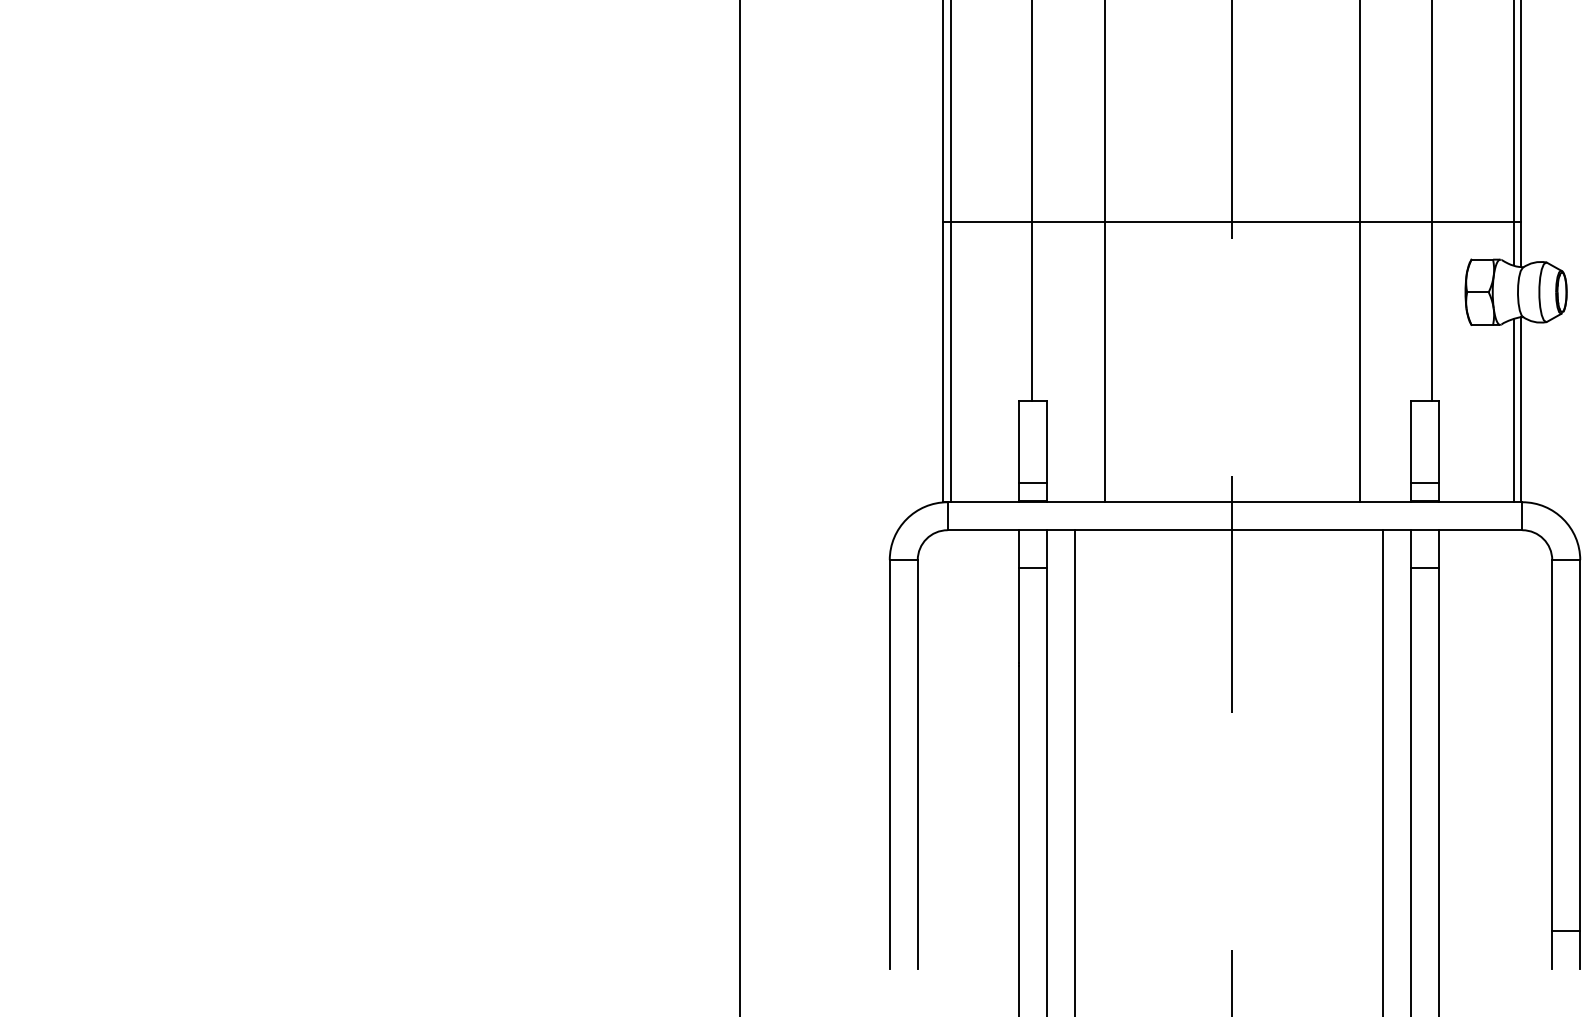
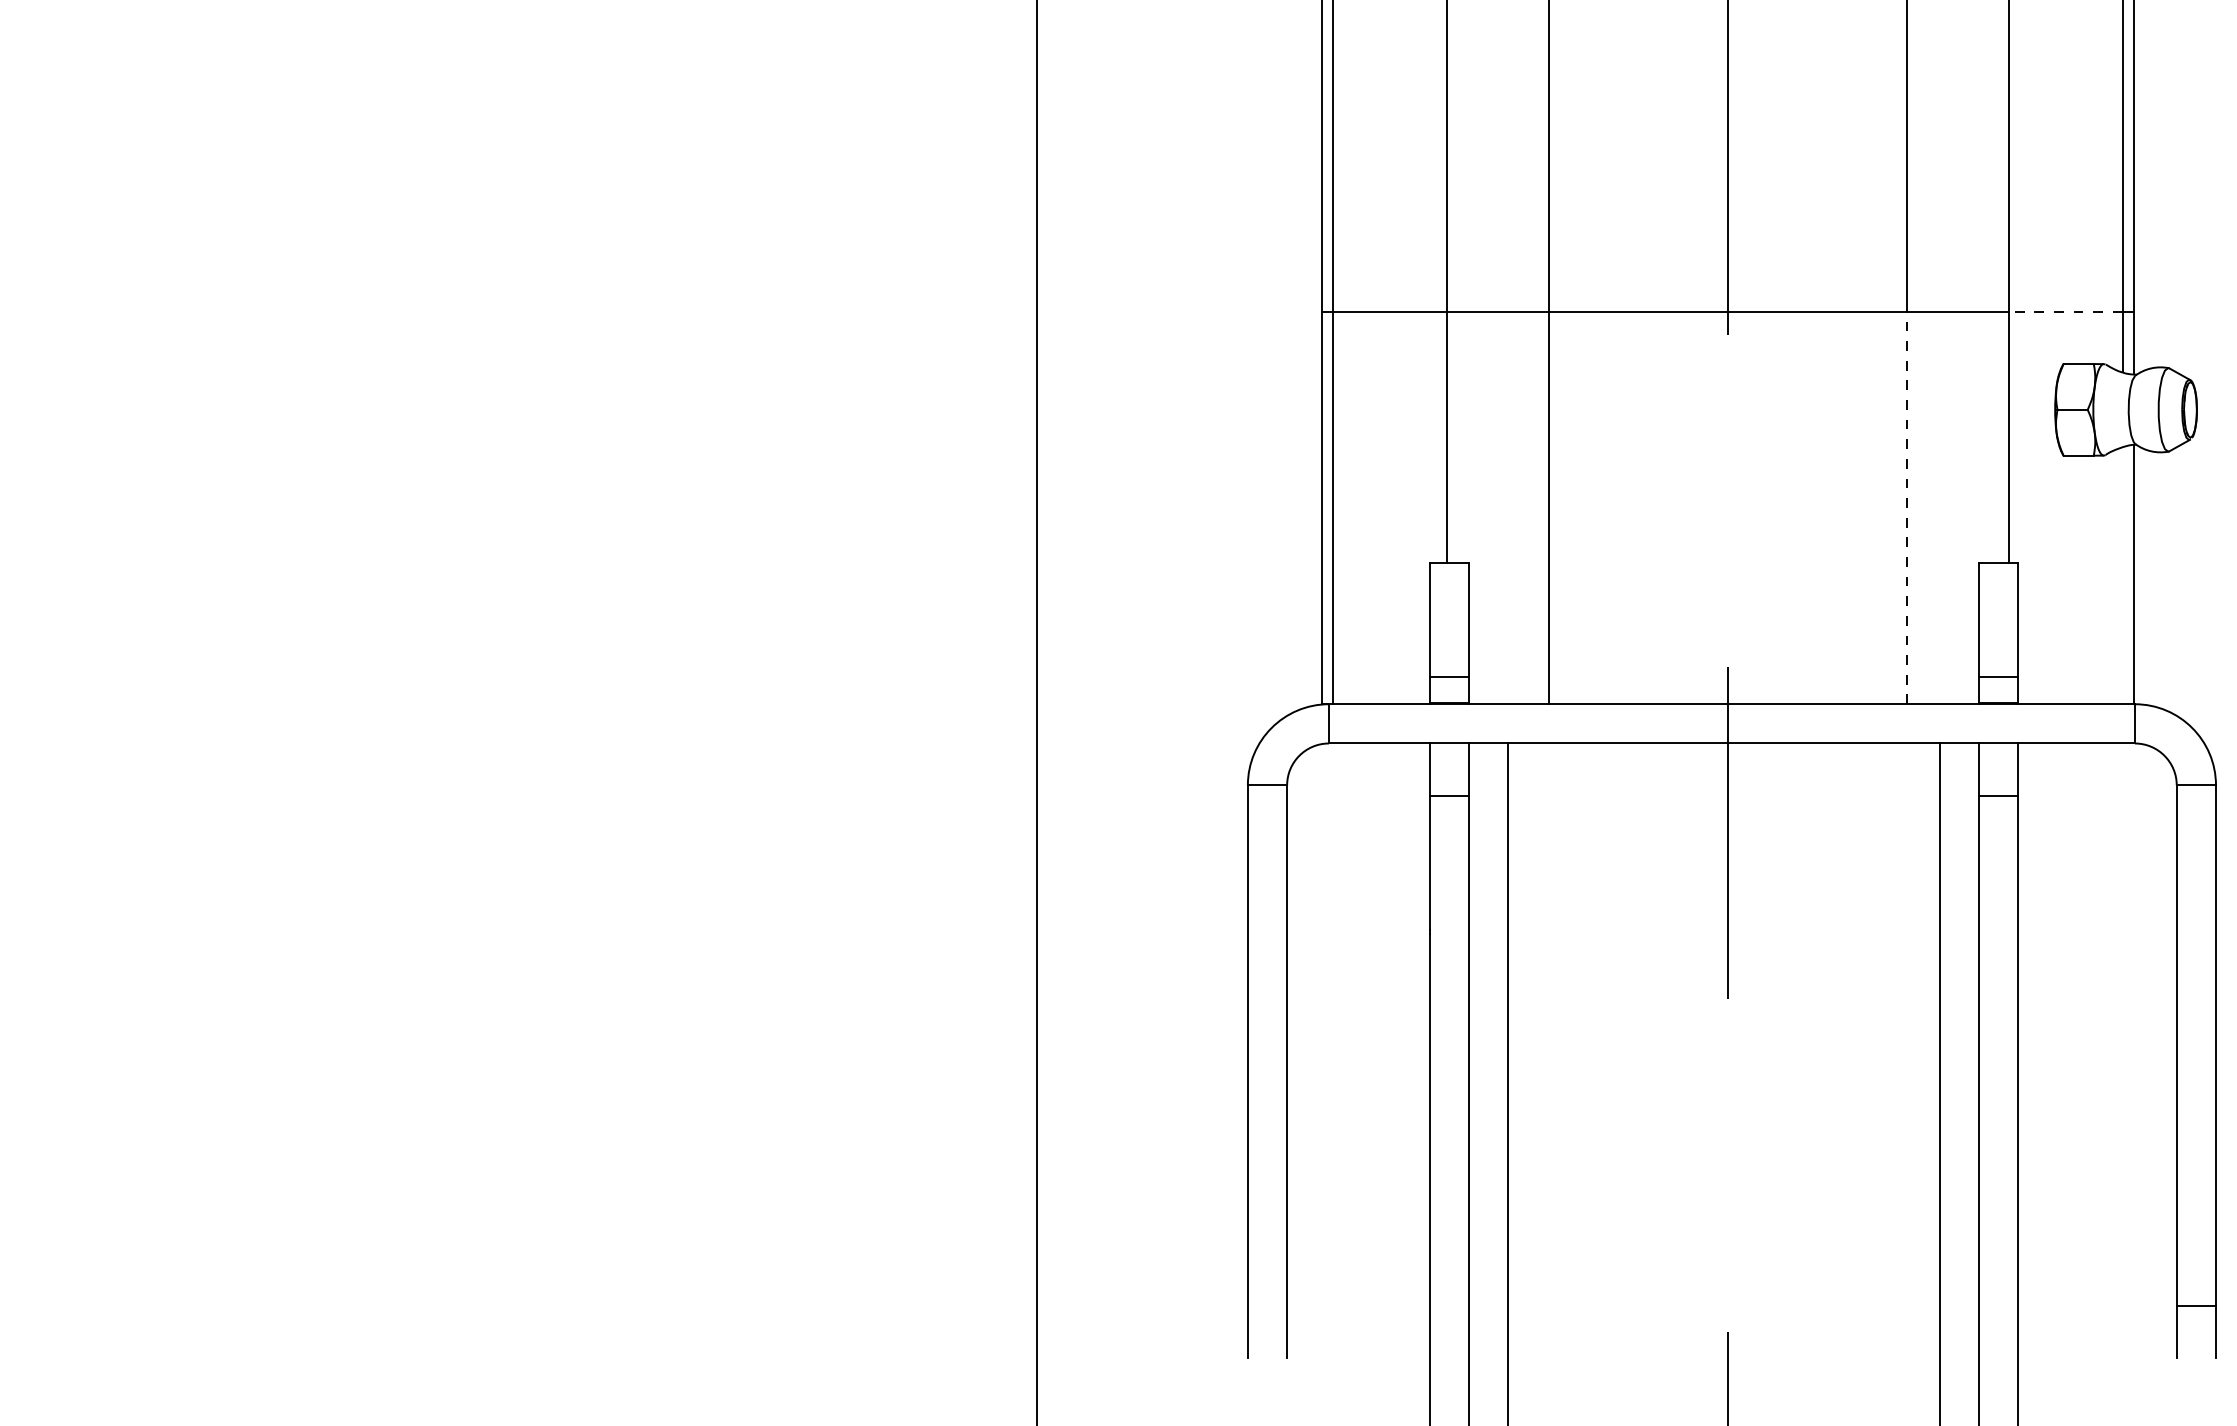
line: (1472, 222) -> (2065, 311), solid -> dashed
line: (1359, 361) -> (1906, 507), solid -> dashed
line: (1513, 410) -> (2122, 575), removed

